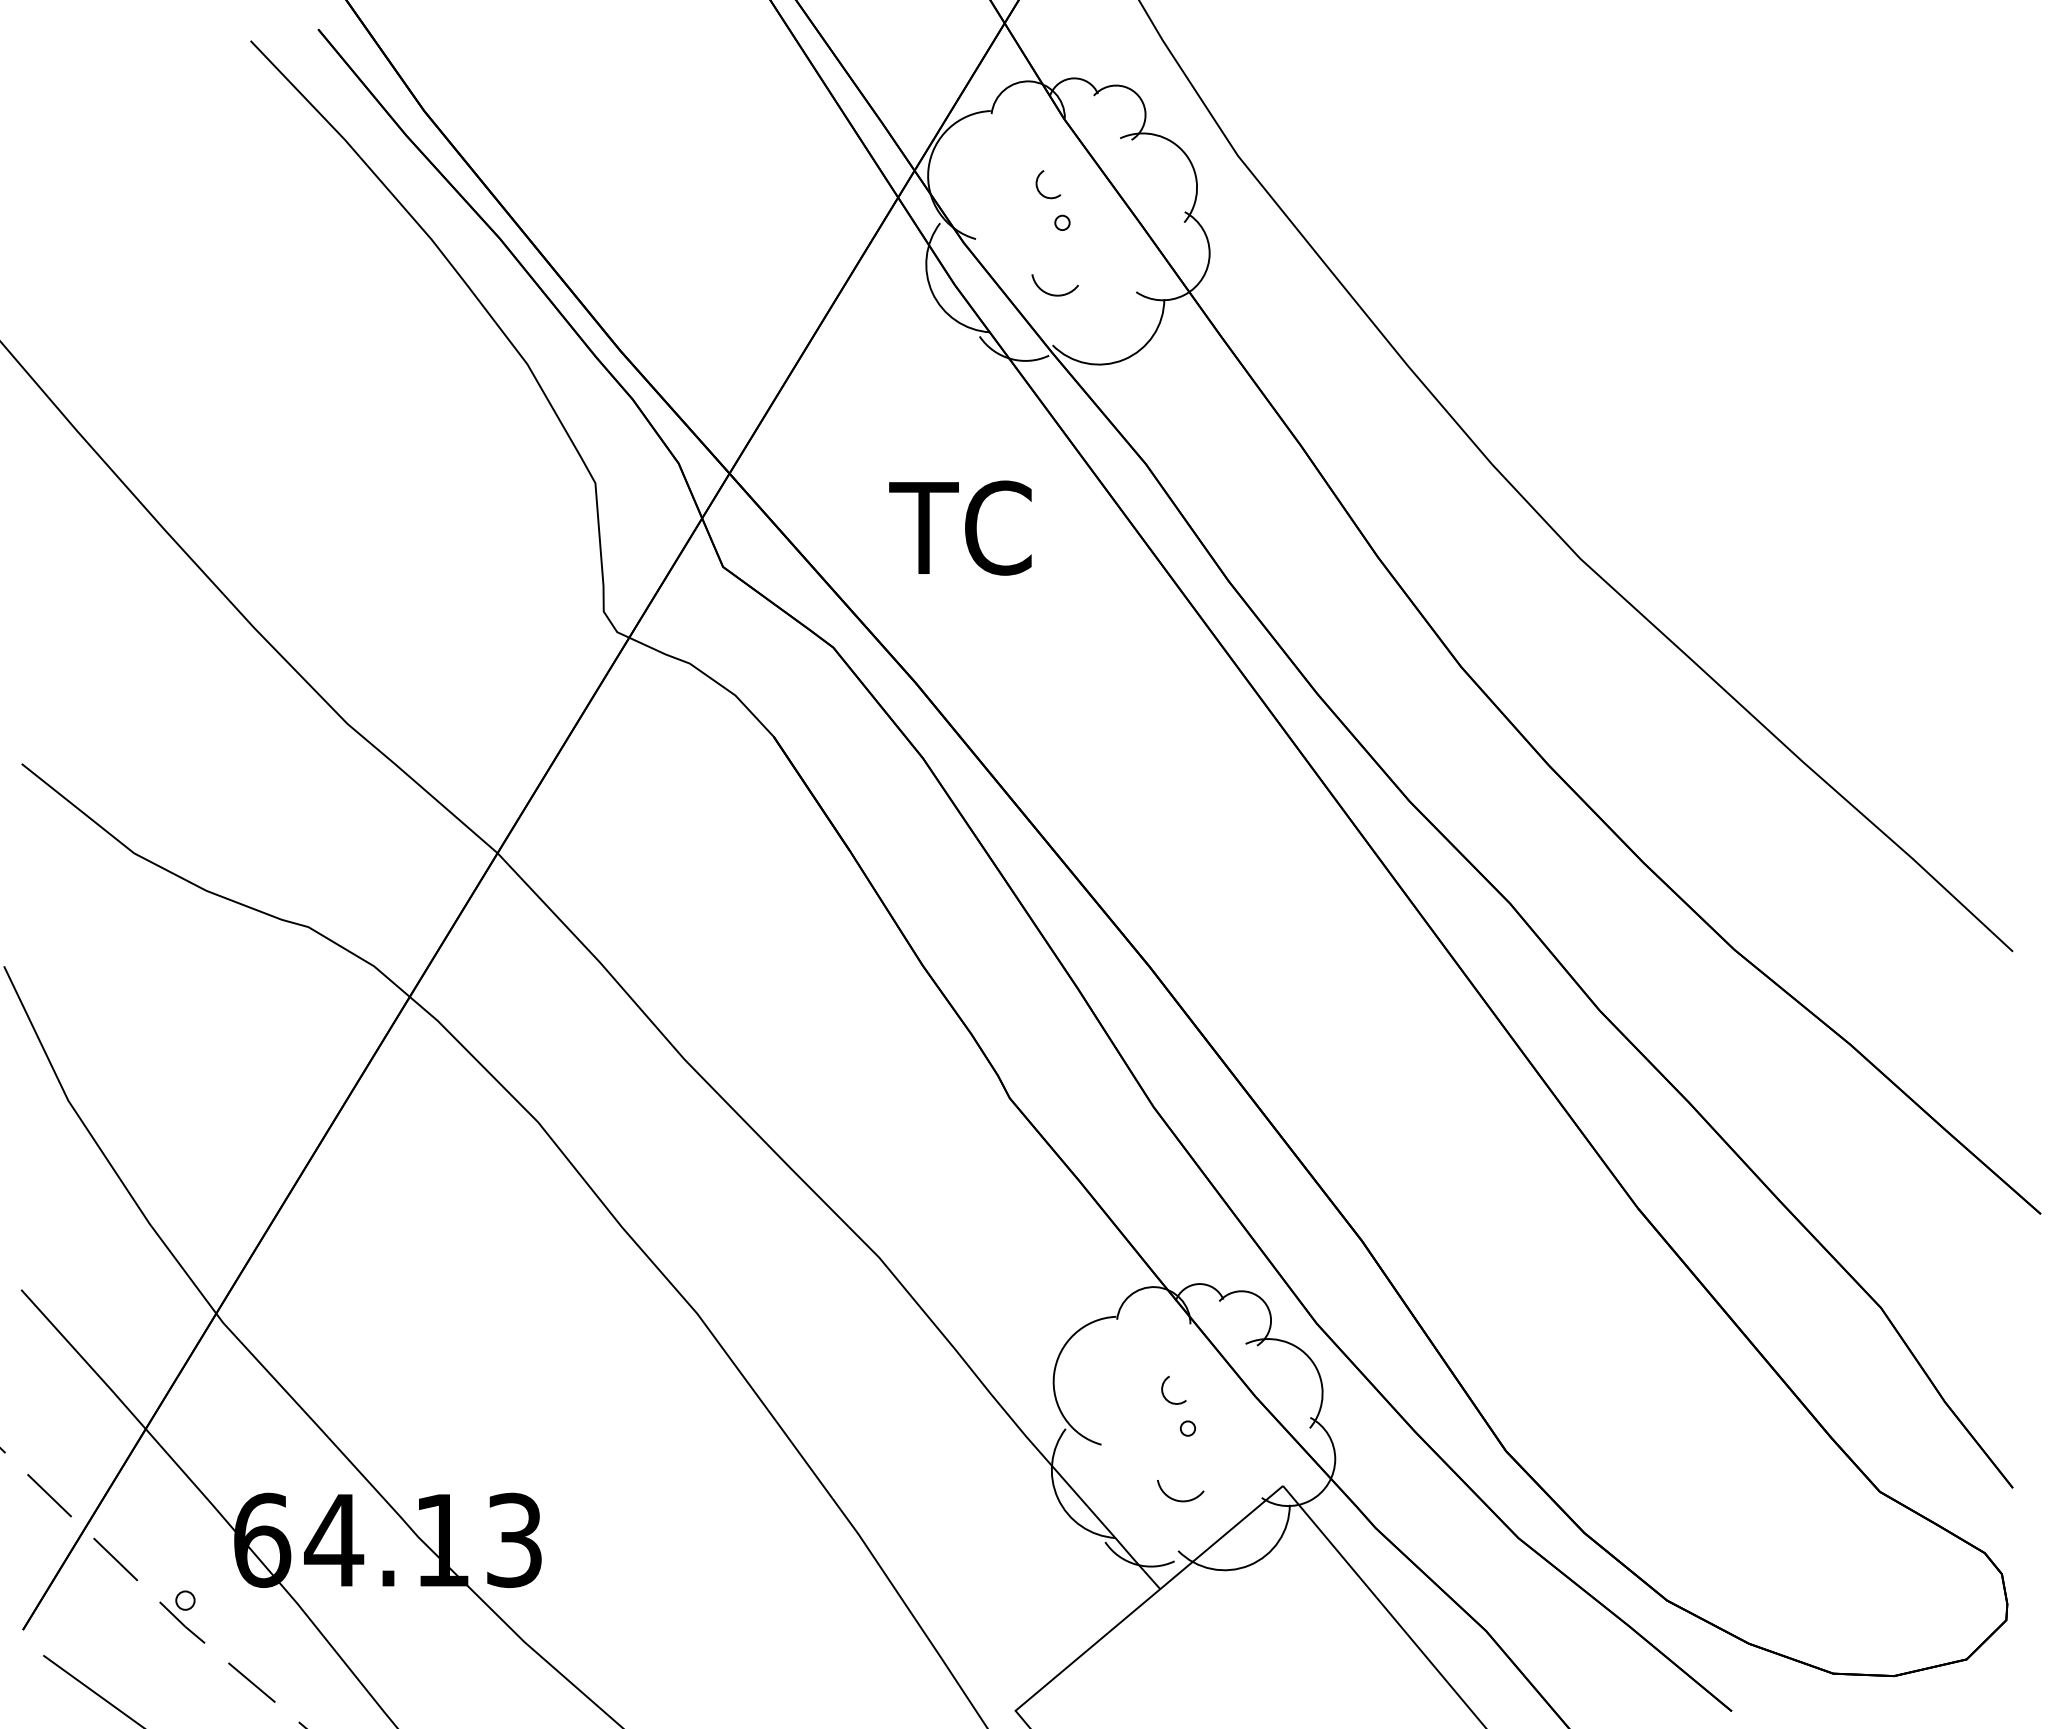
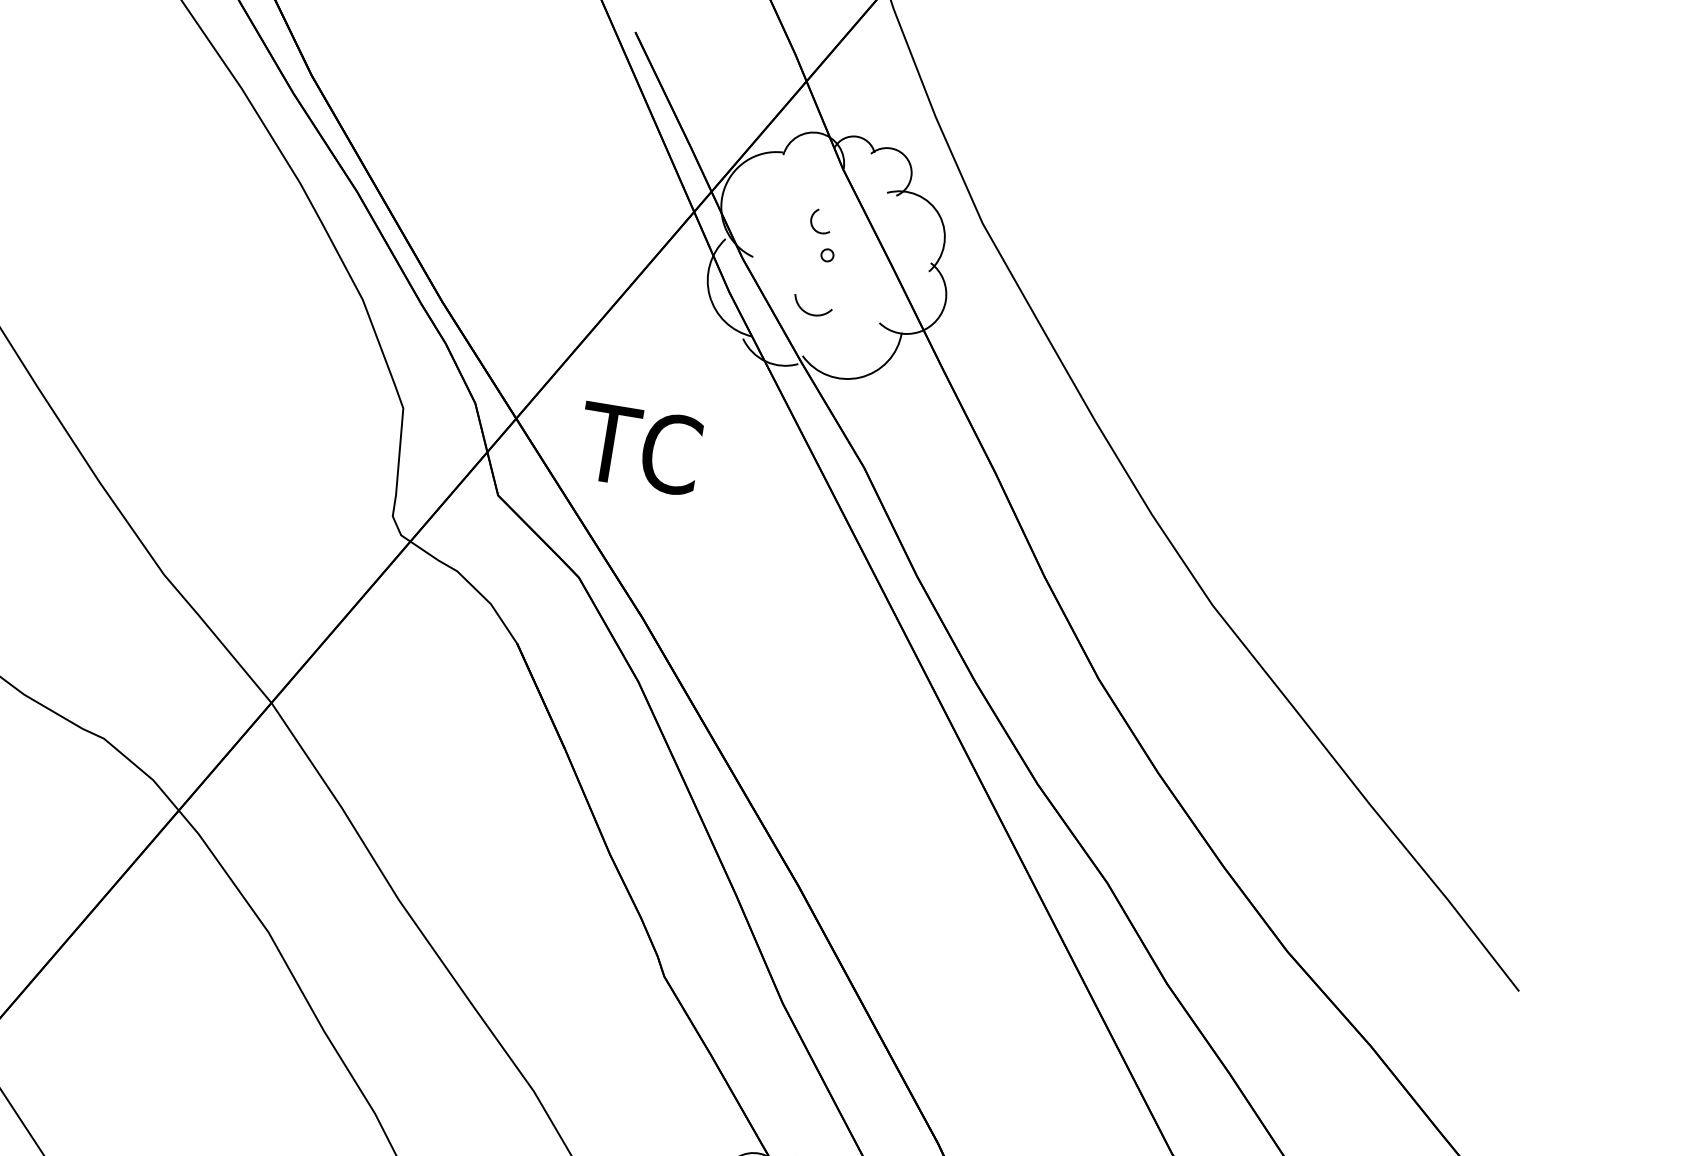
text: (960, 527) -> (639, 448), moved

